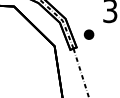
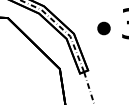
part: (88, 34) -> (103, 28), moved

